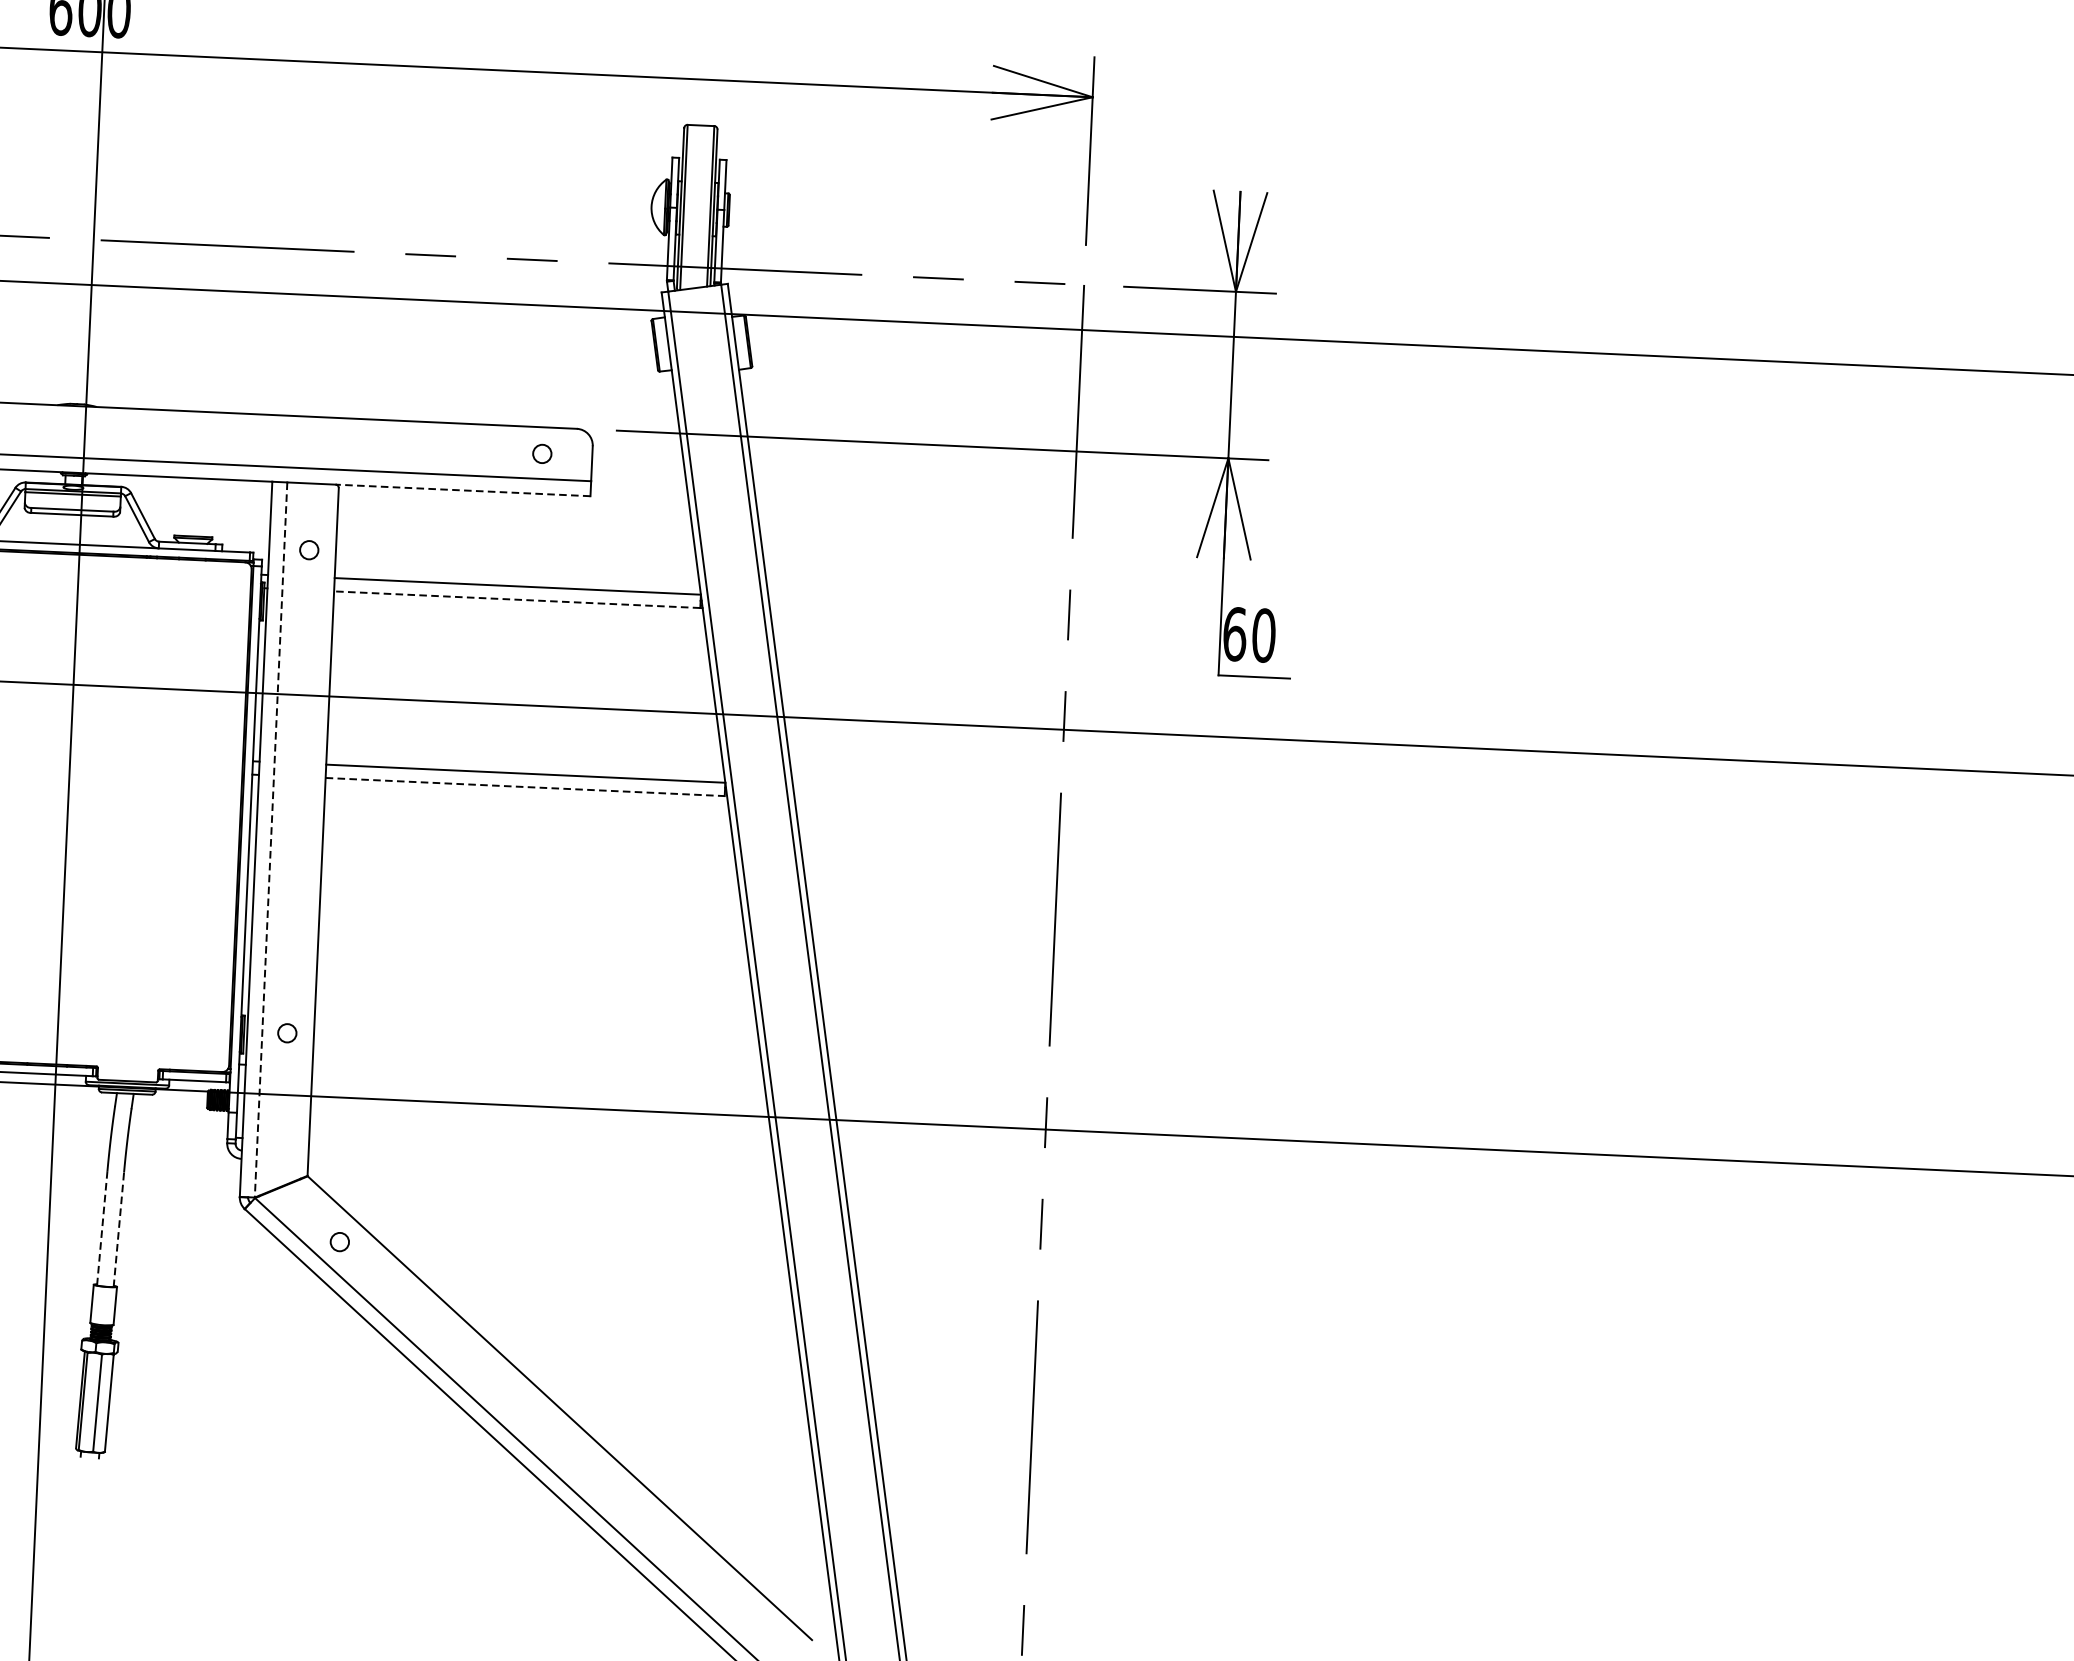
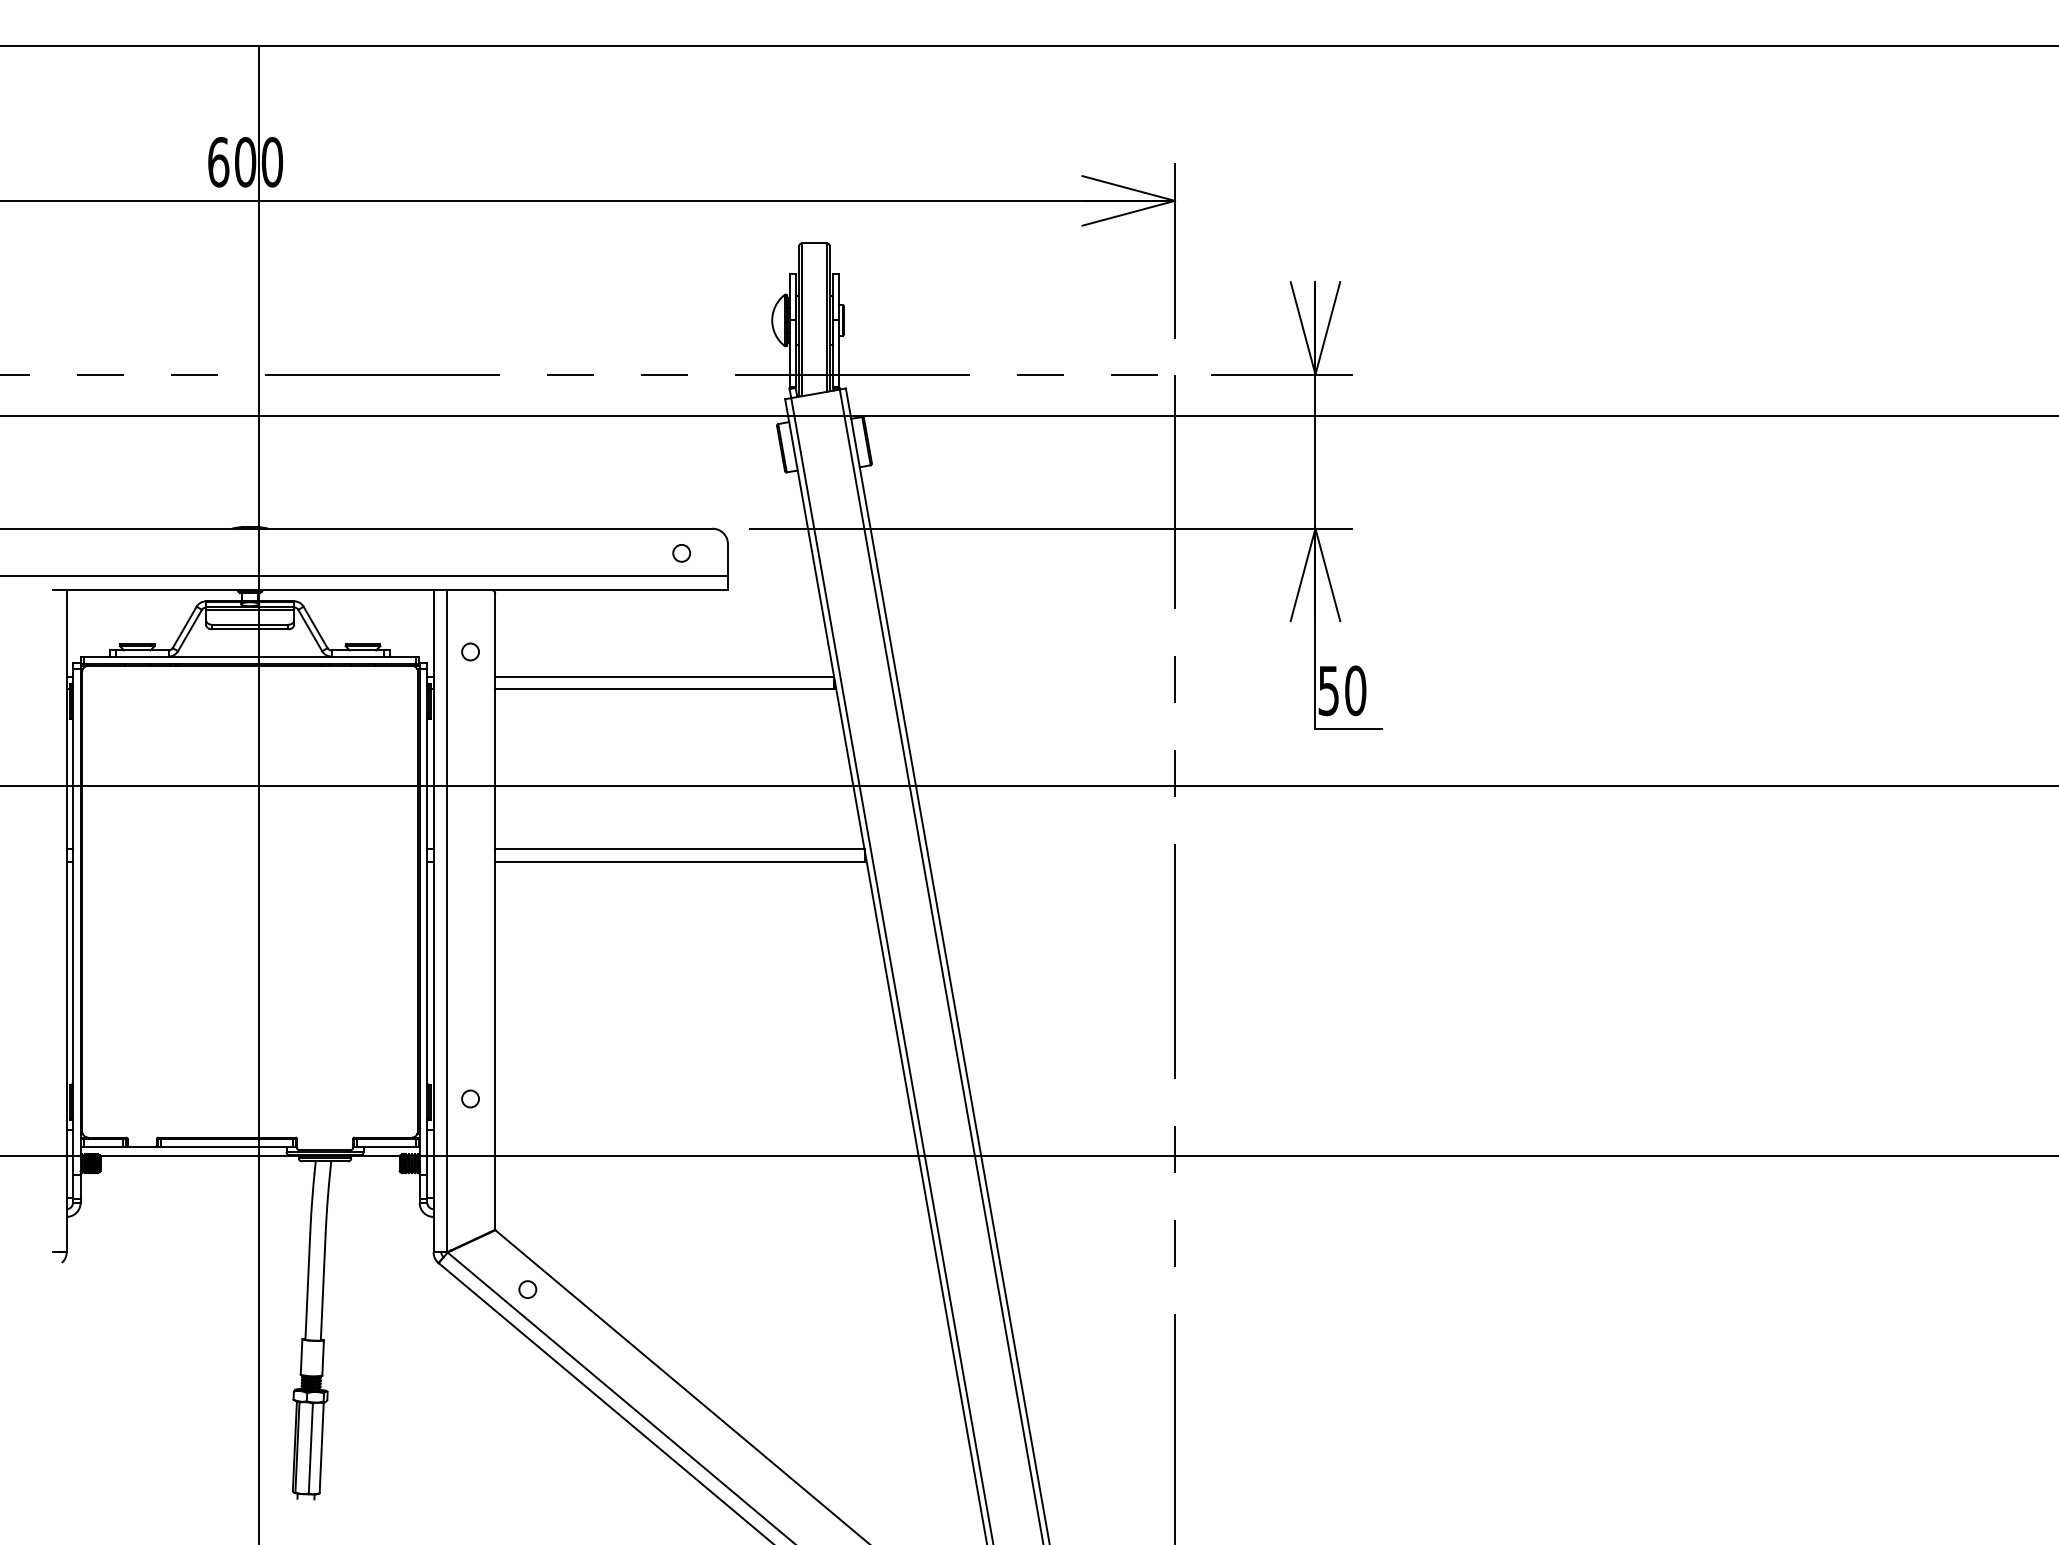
line: (463, 490) -> (610, 590), dashed -> solid
line: (517, 600) -> (664, 689), dashed -> solid
text: (1234, 633) -> (1328, 690), 60 -> 50
line: (524, 786) -> (679, 861), dashed -> solid
line: (271, 840) -> (447, 921), dashed -> solid
line: (101, 1228) -> (307, 1287), dashed -> solid
line: (119, 1229) -> (323, 1287), dashed -> solid

